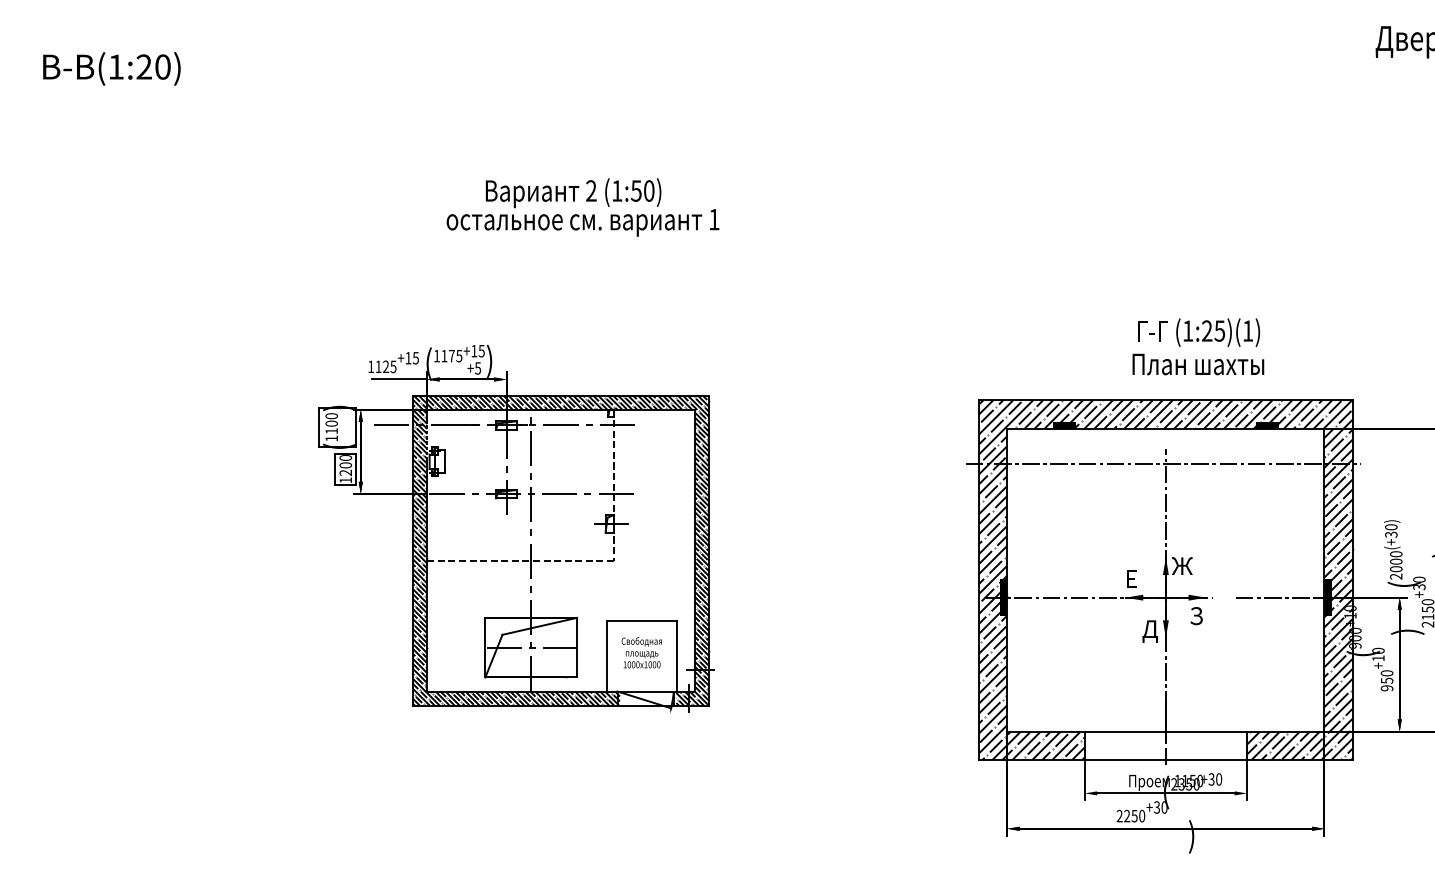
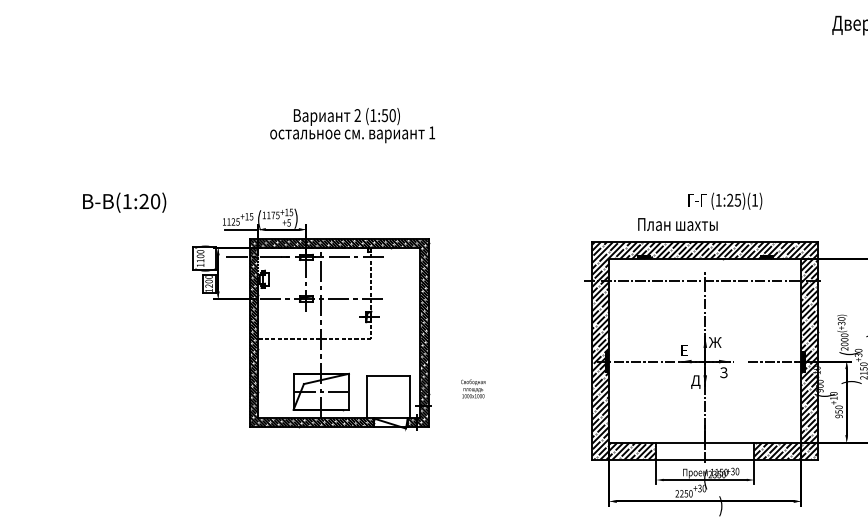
text: (111, 68) -> (124, 202), moved
text: (1197, 364) -> (677, 224), moved
text: (642, 652) -> (473, 388), moved

